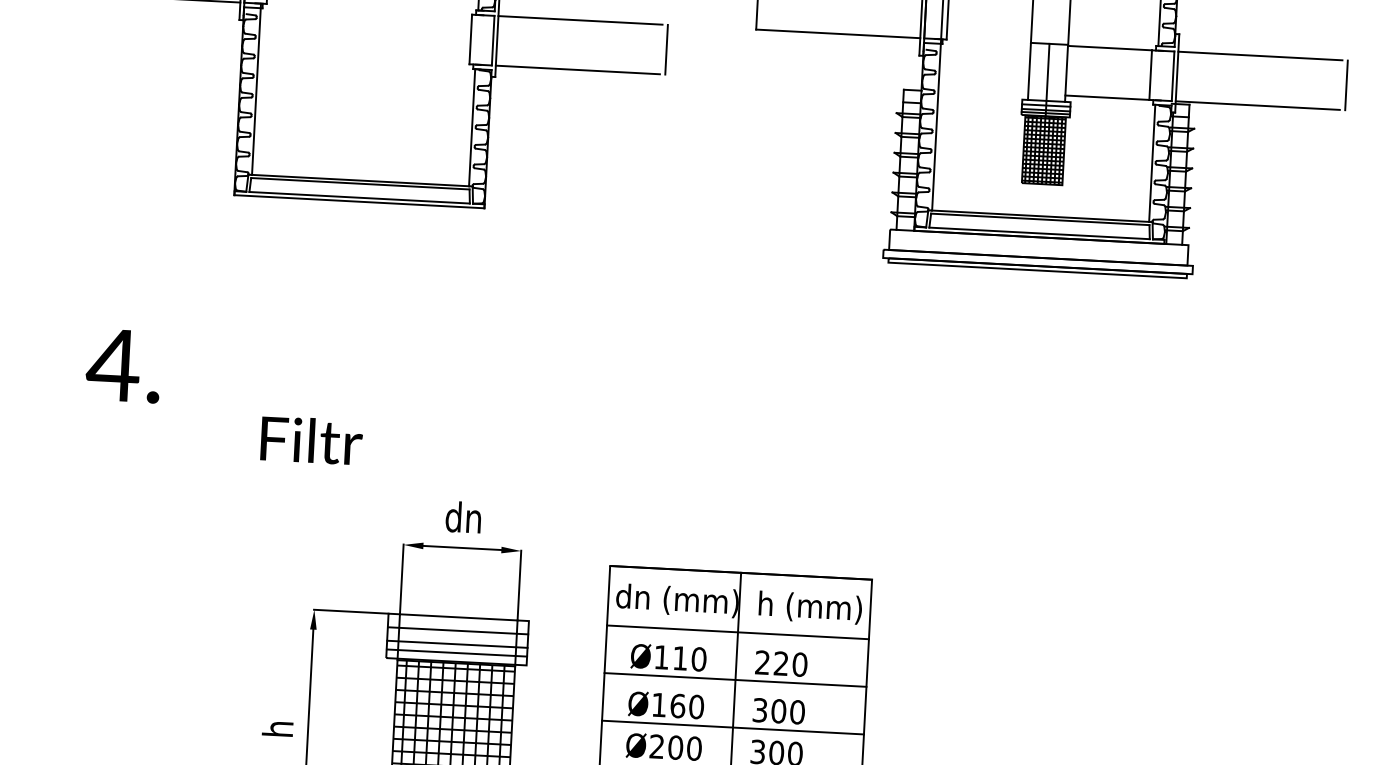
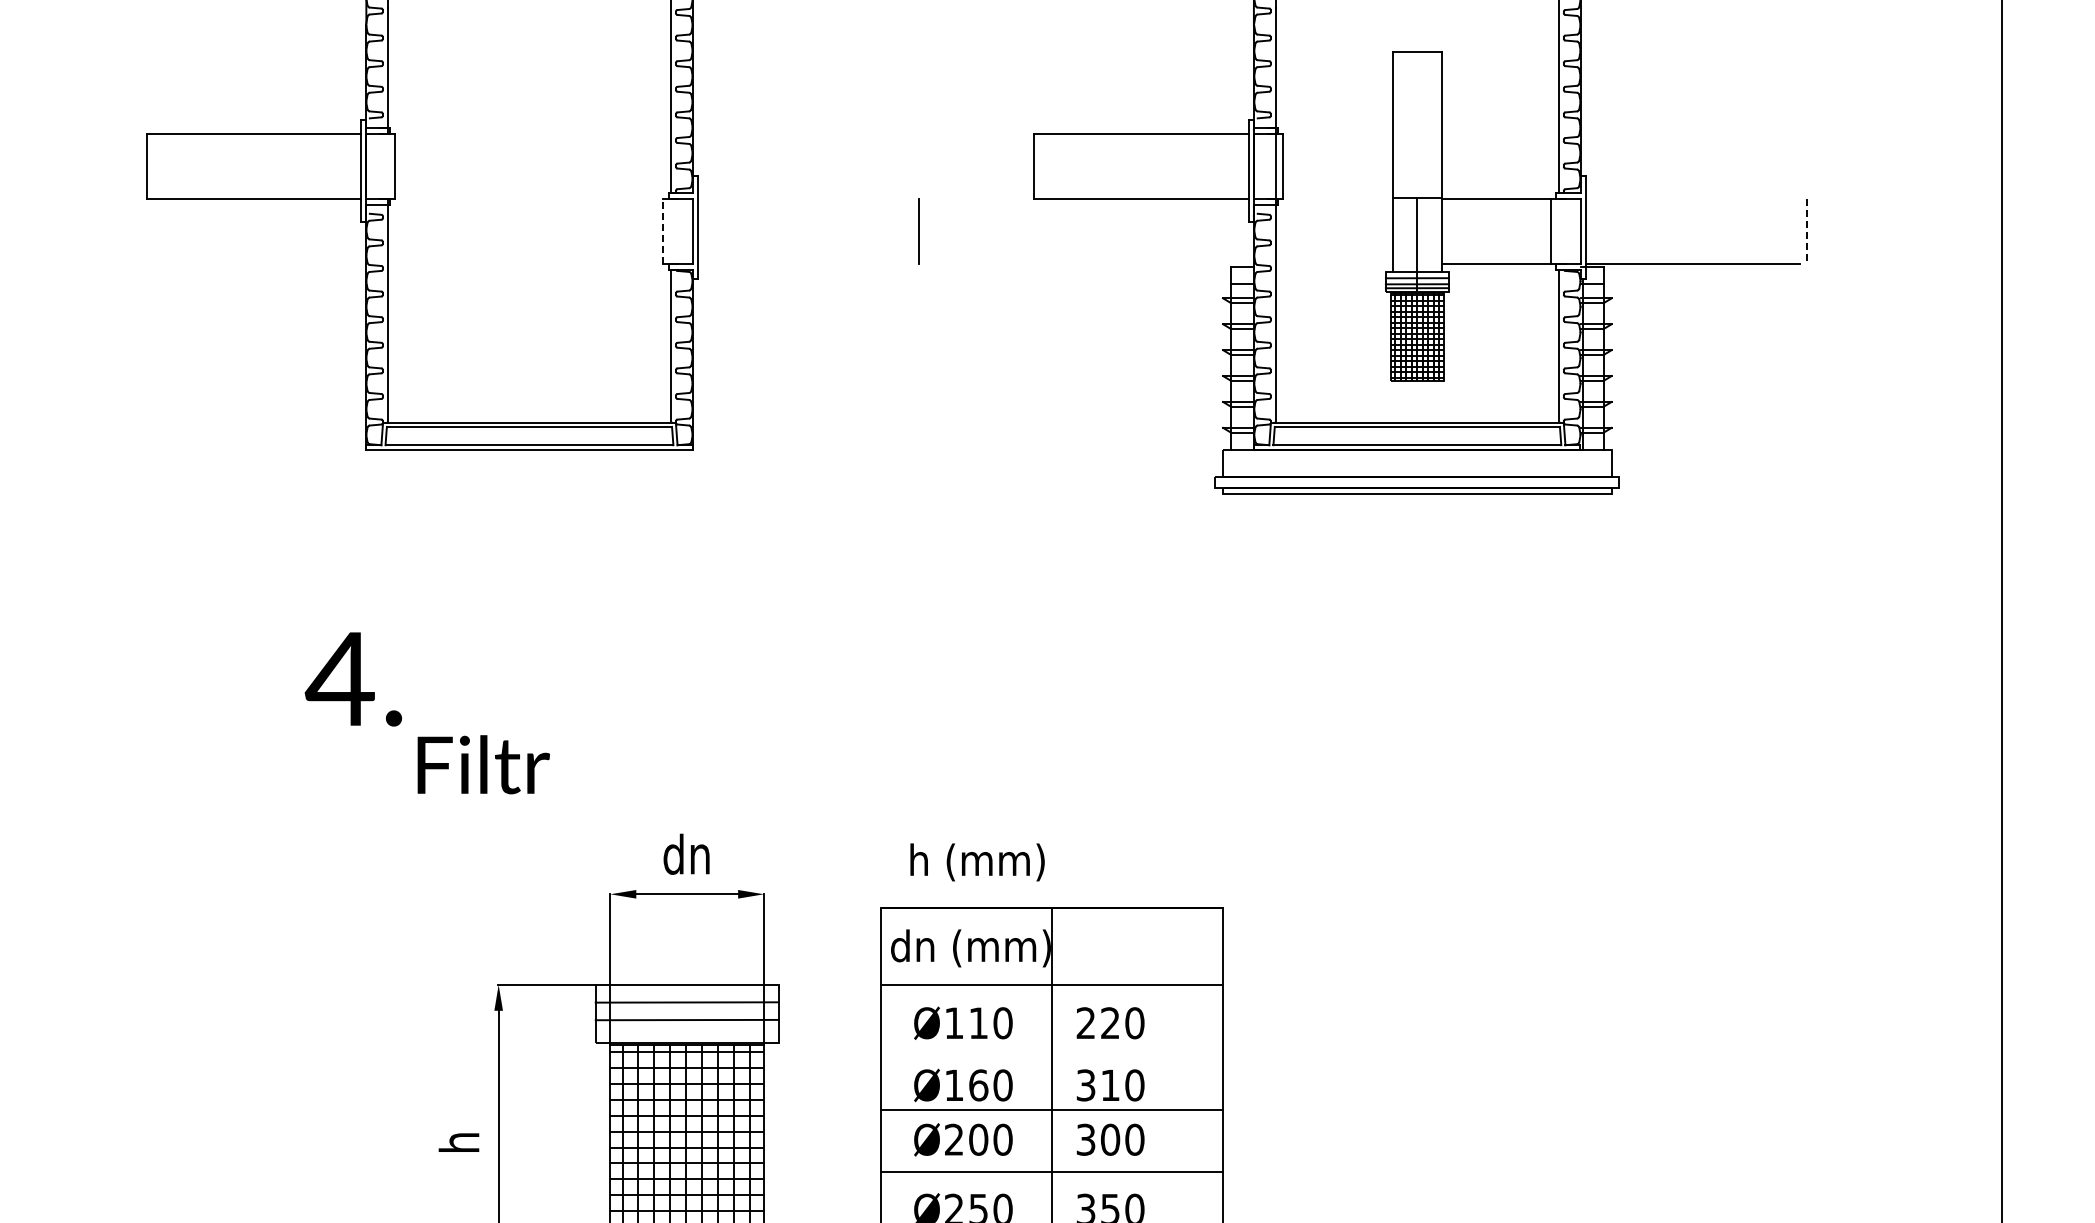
line: (580, 20) -> (804, 199), removed
line: (470, 39) -> (663, 231), solid -> dashed
line: (1260, 56) -> (1692, 199), removed
line: (577, 69) -> (804, 263), removed
line: (1346, 86) -> (1807, 232), solid -> dashed
text: (122, 366) -> (352, 679), moved
text: (810, 607) -> (977, 862), moved
line: (456, 653) -> (686, 1031), removed
line: (735, 679) -> (1051, 1047), removed
text: (778, 711) -> (1110, 1085), 300 -> 310

